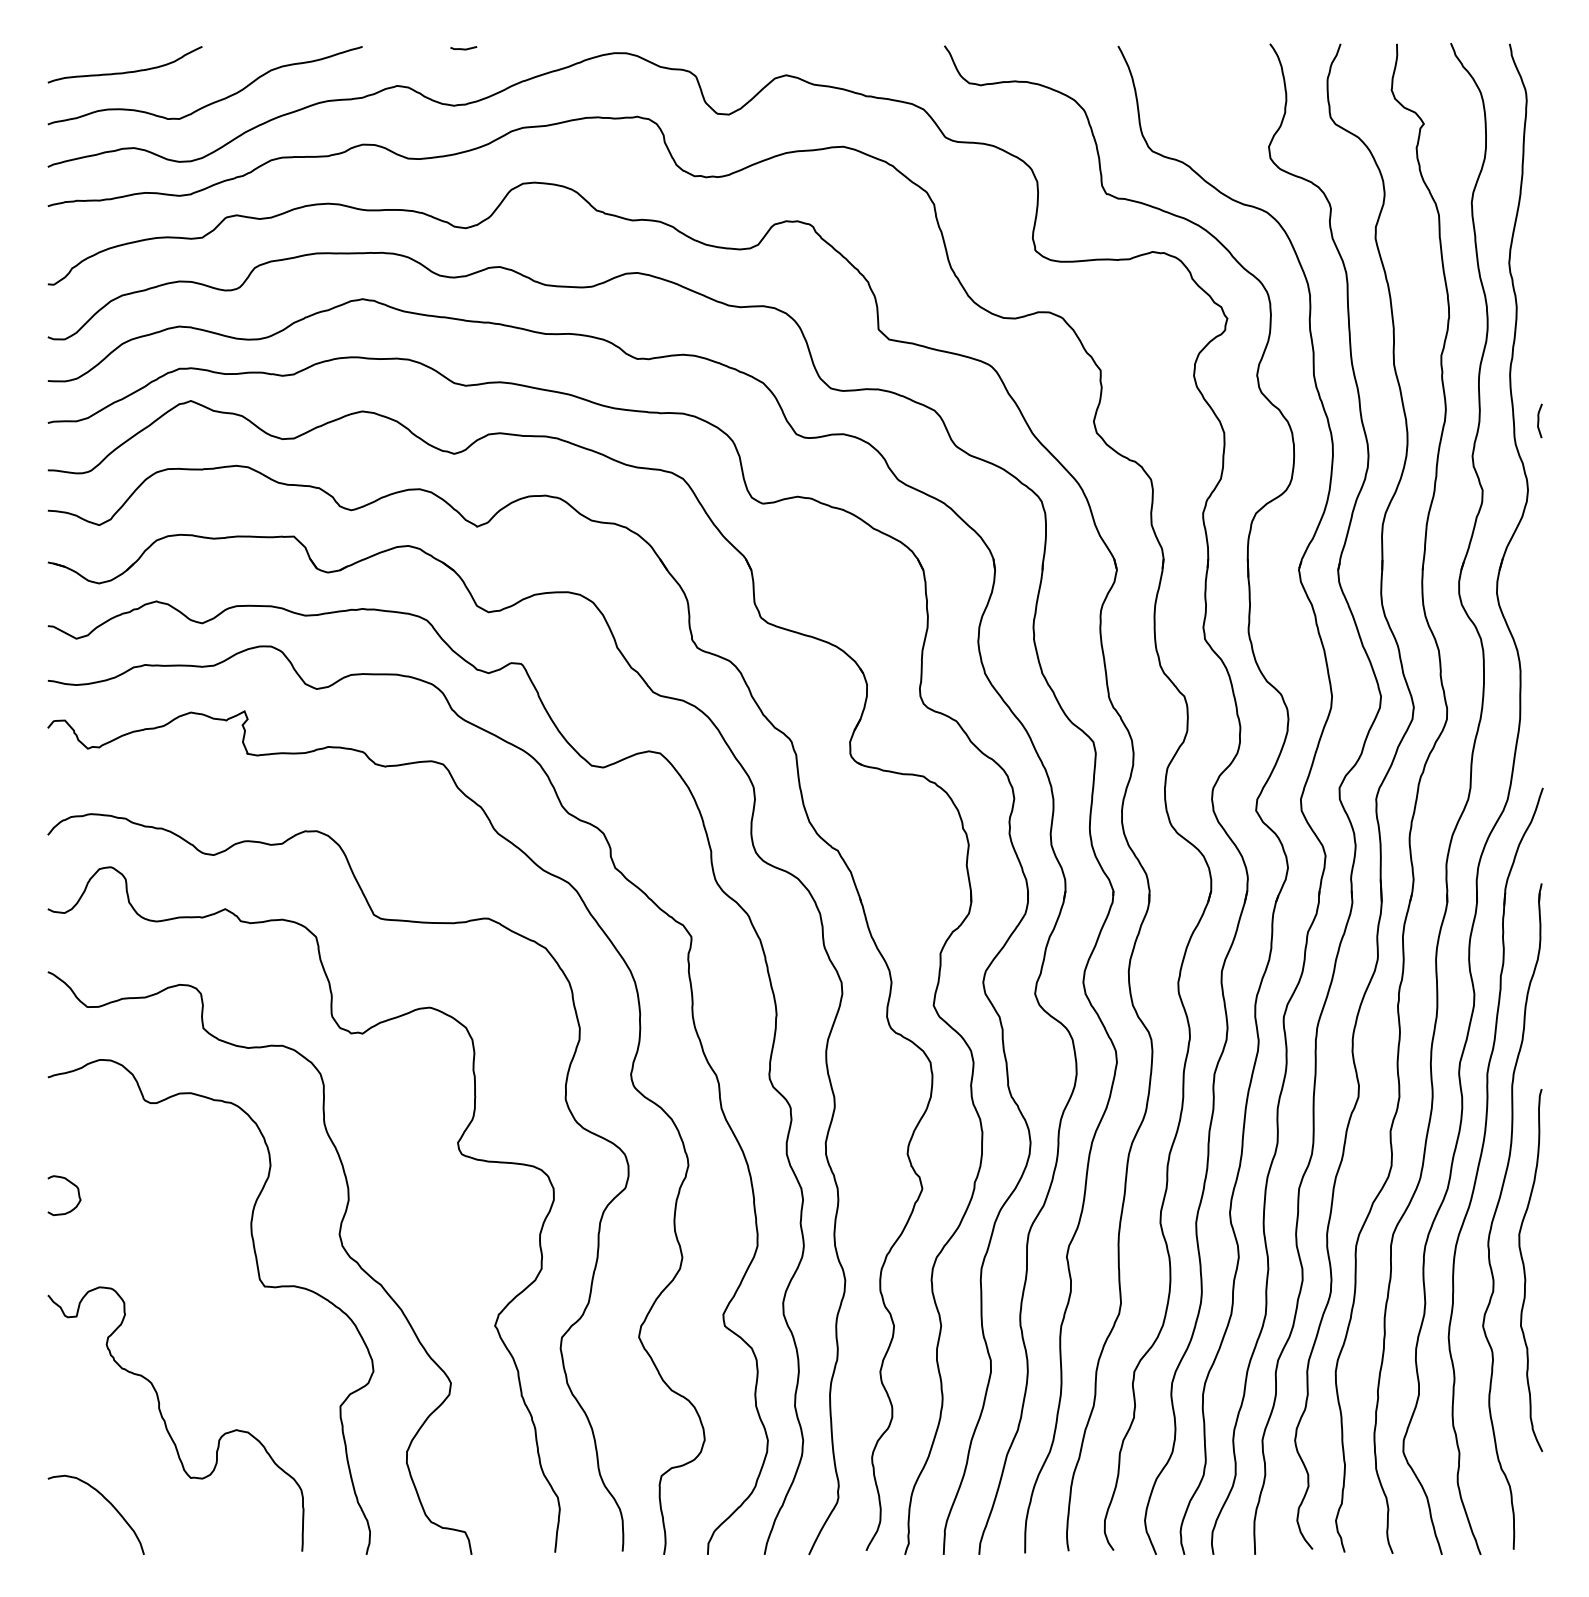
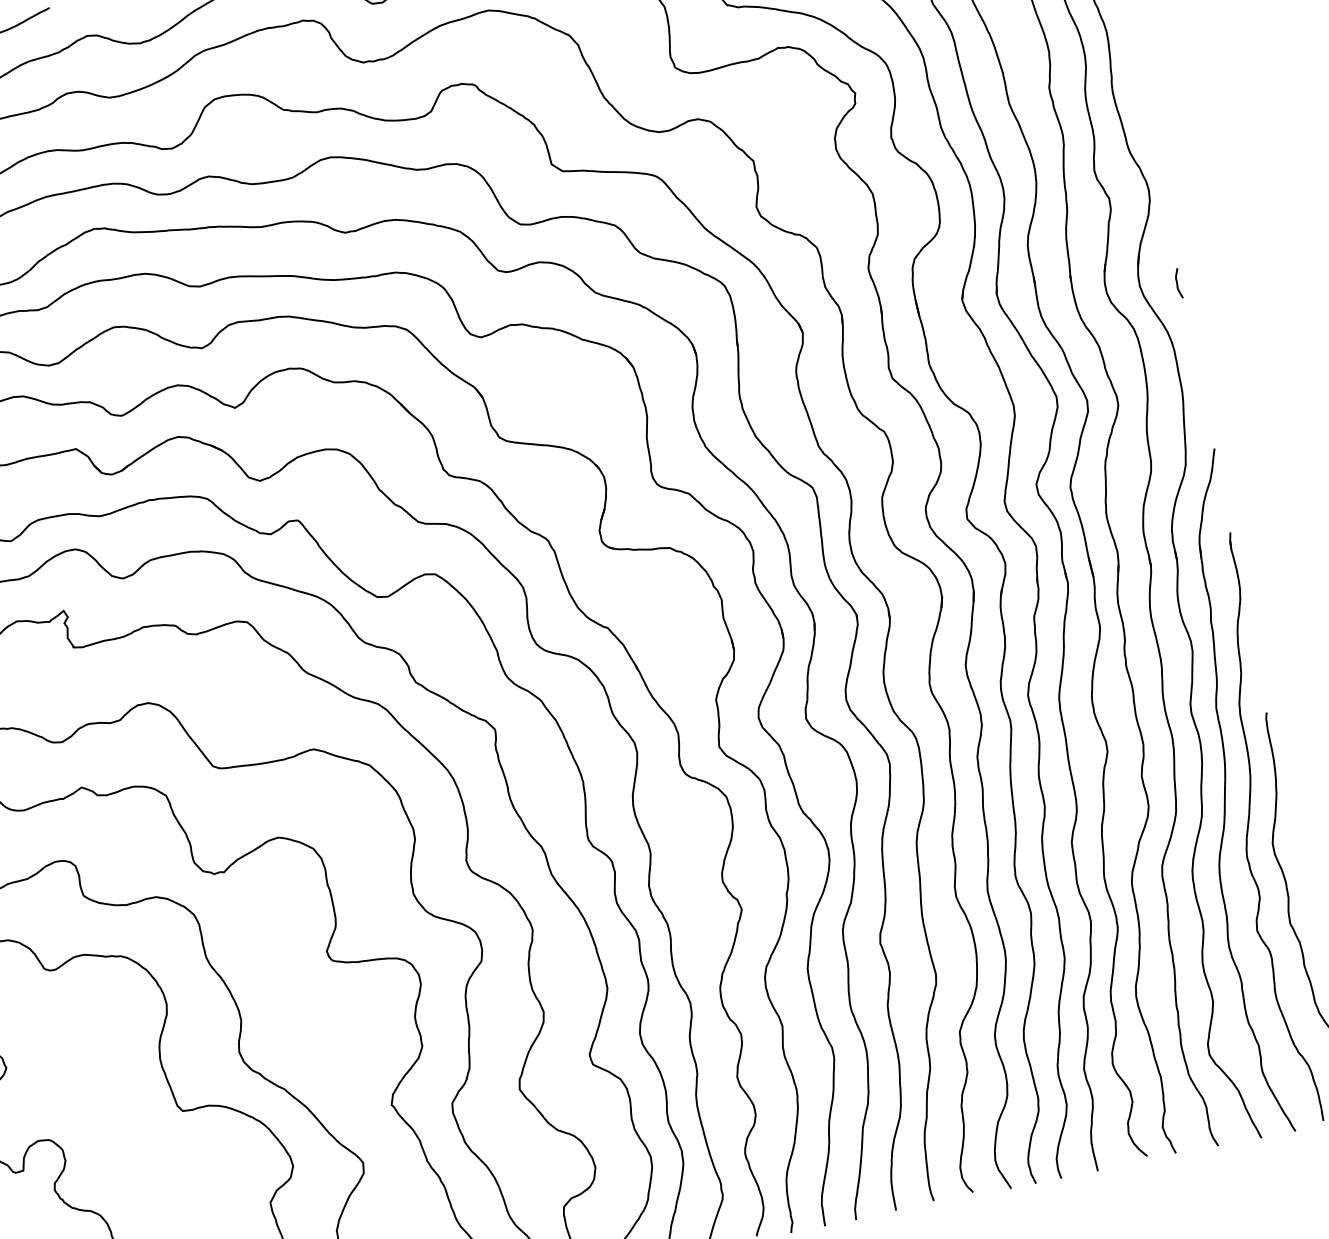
curve: (1539, 420) -> (1178, 283), moved

